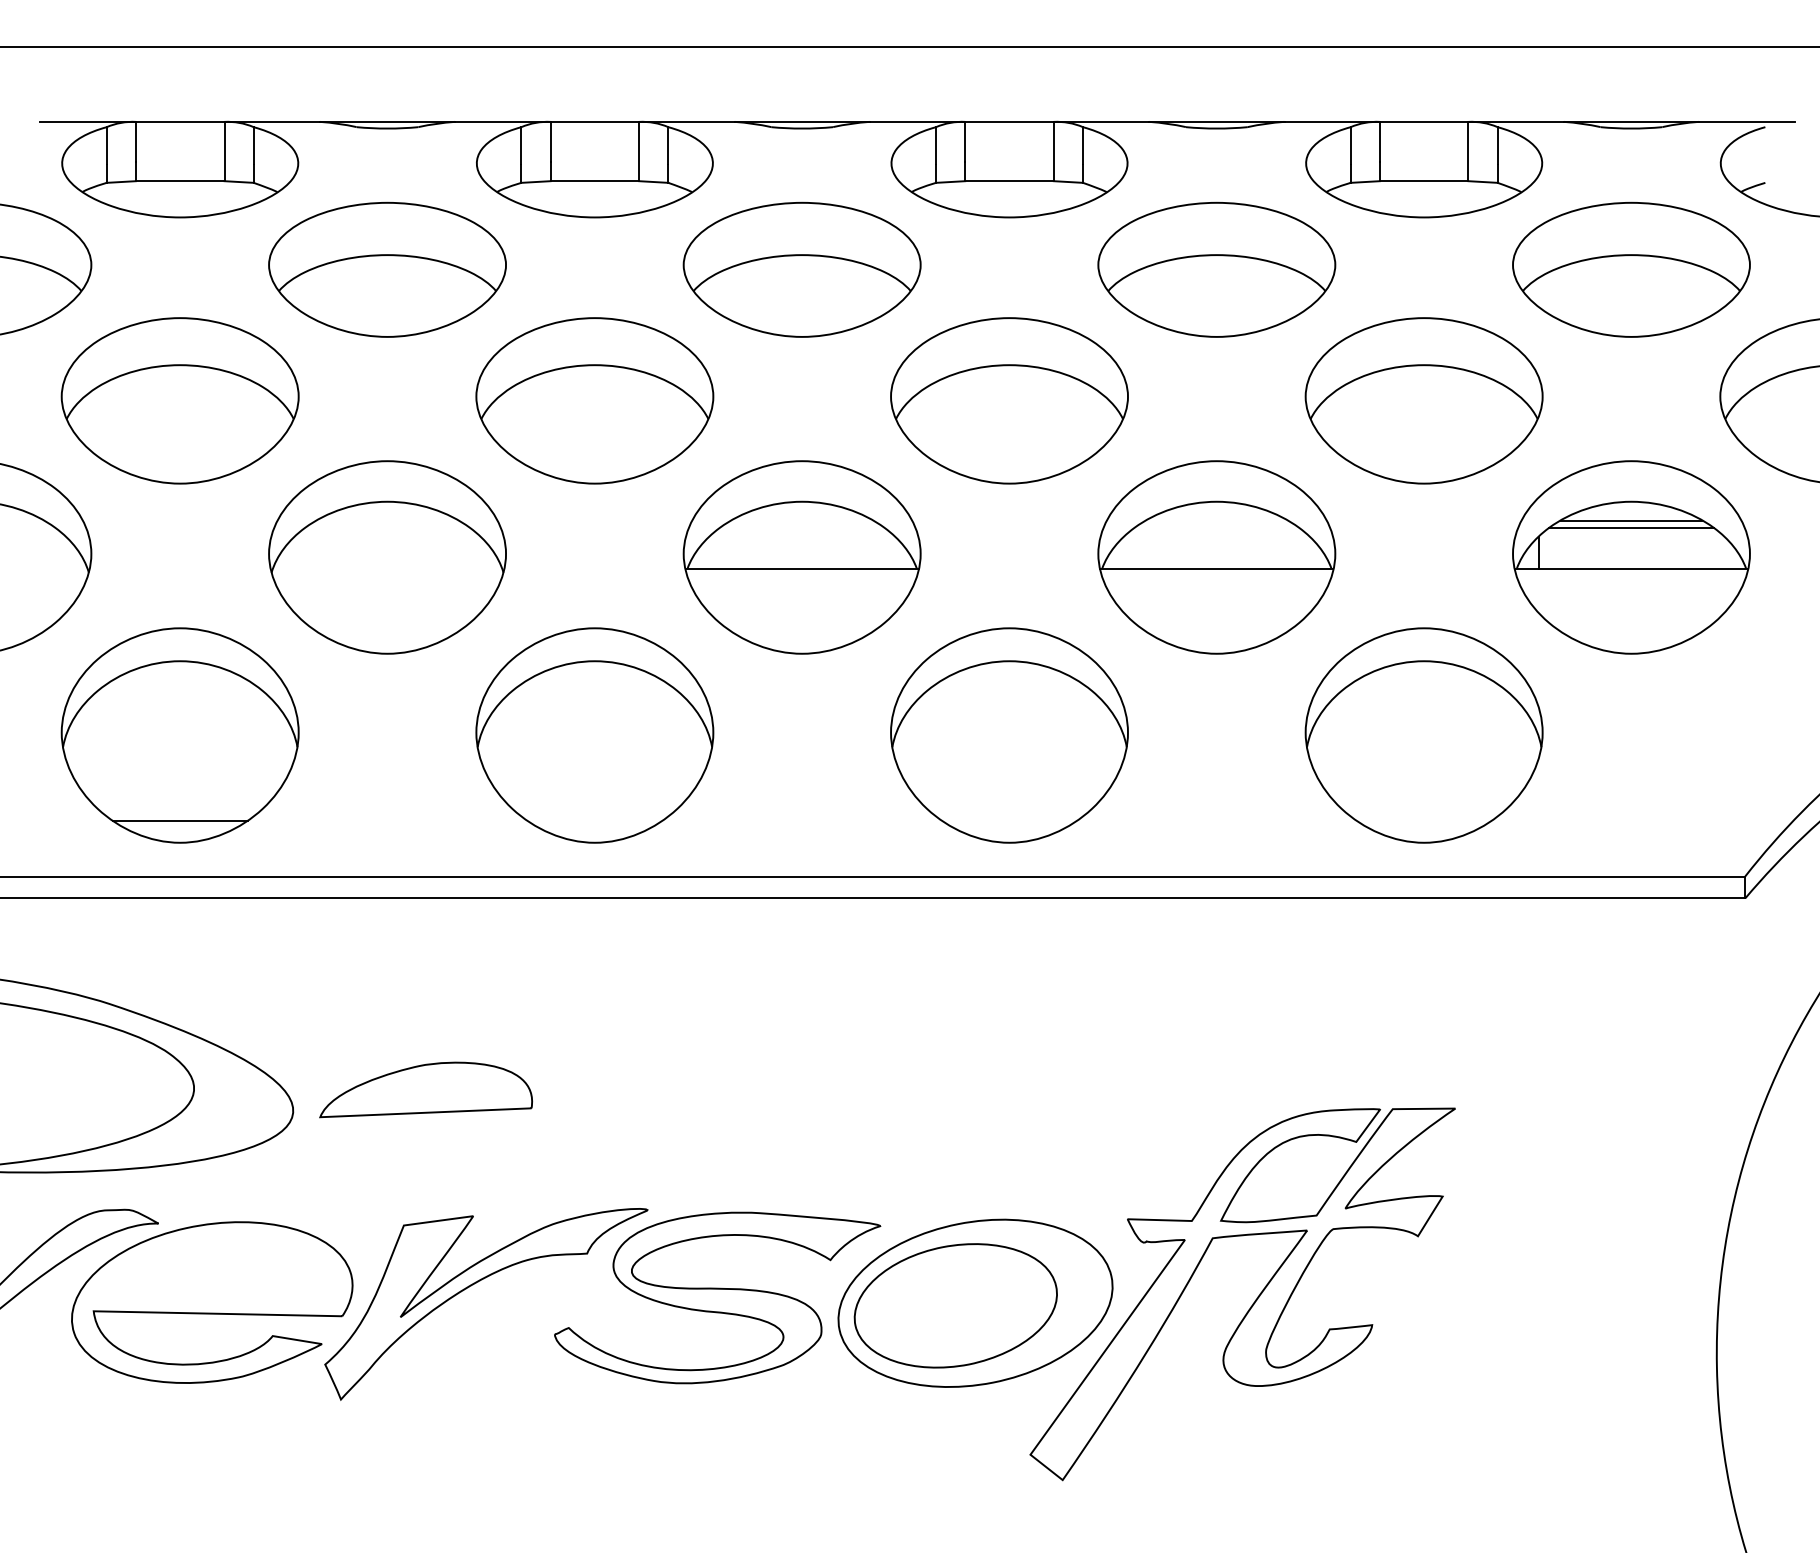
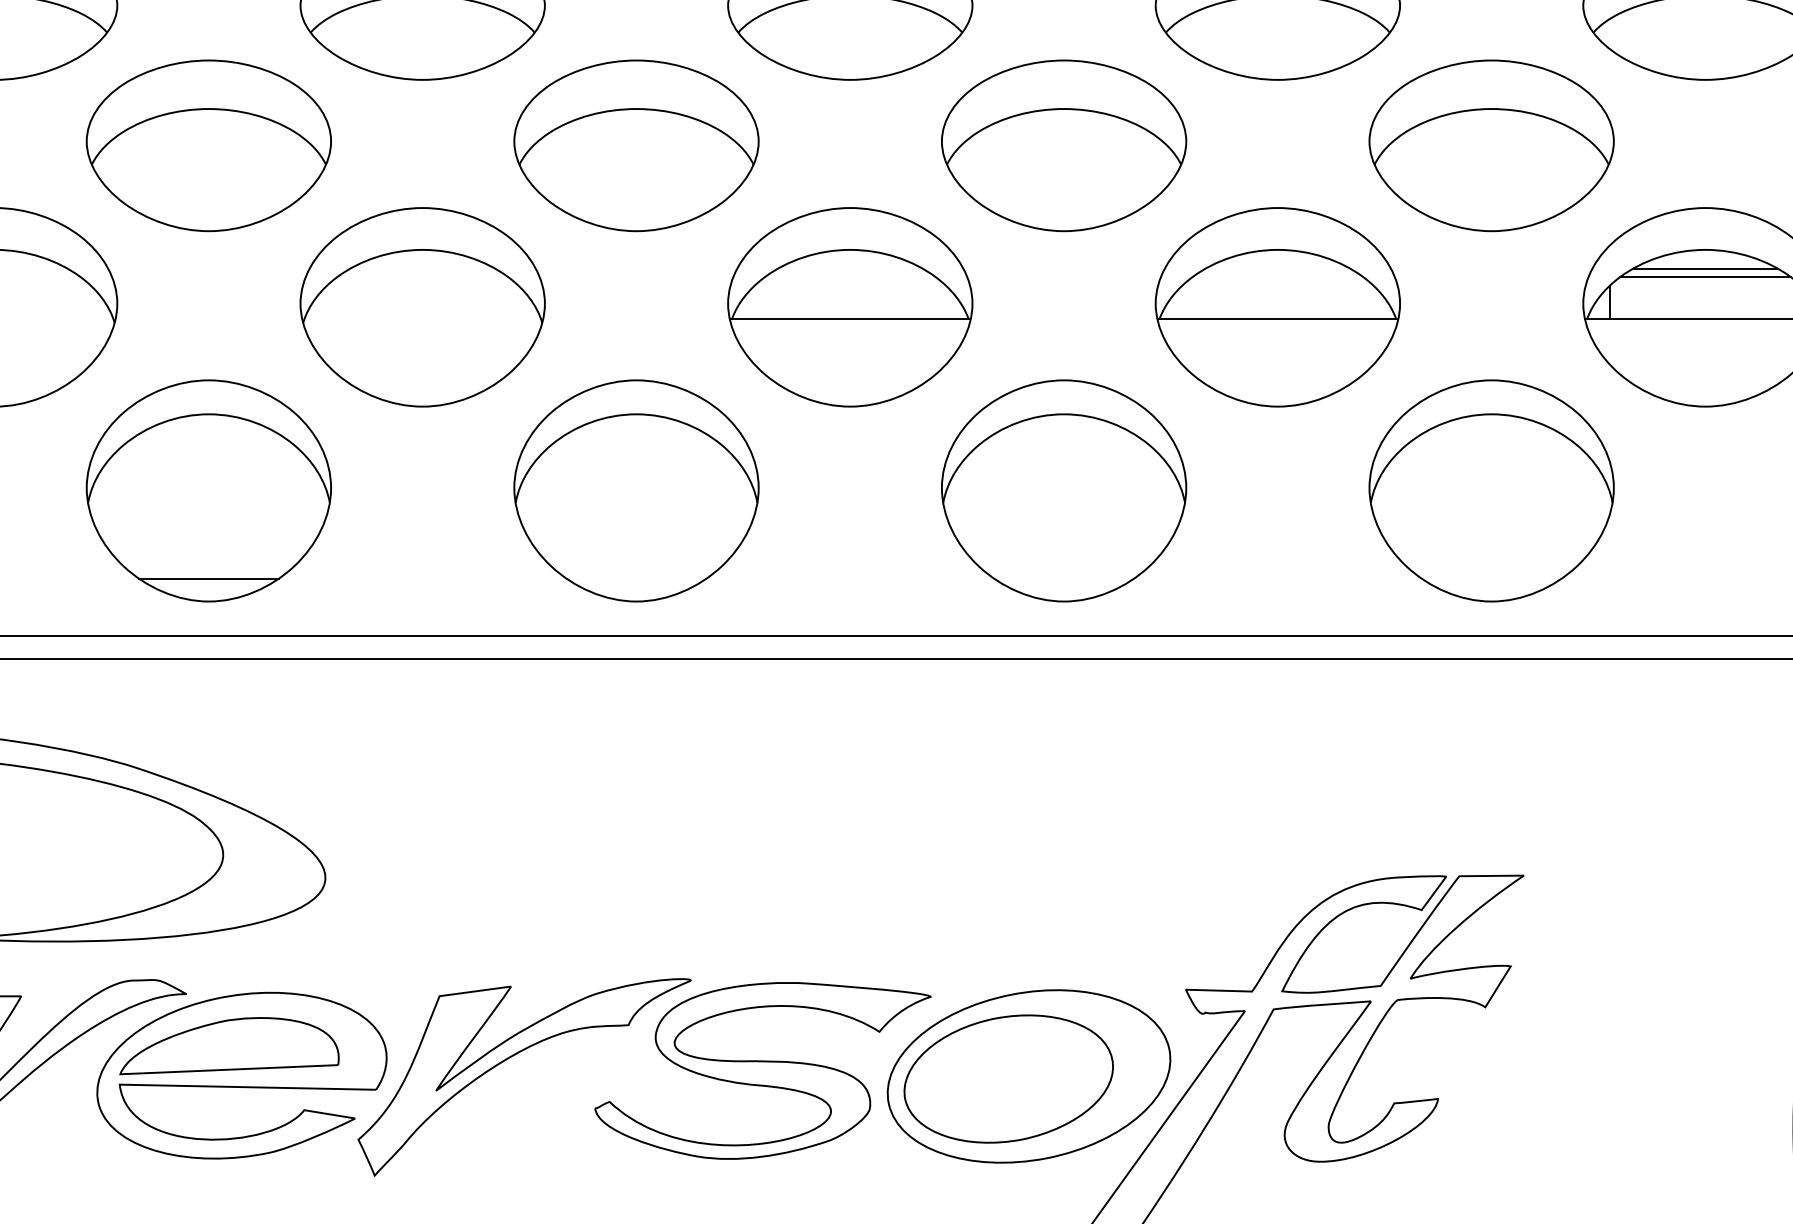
part: (426, 1089) -> (229, 1045), moved

